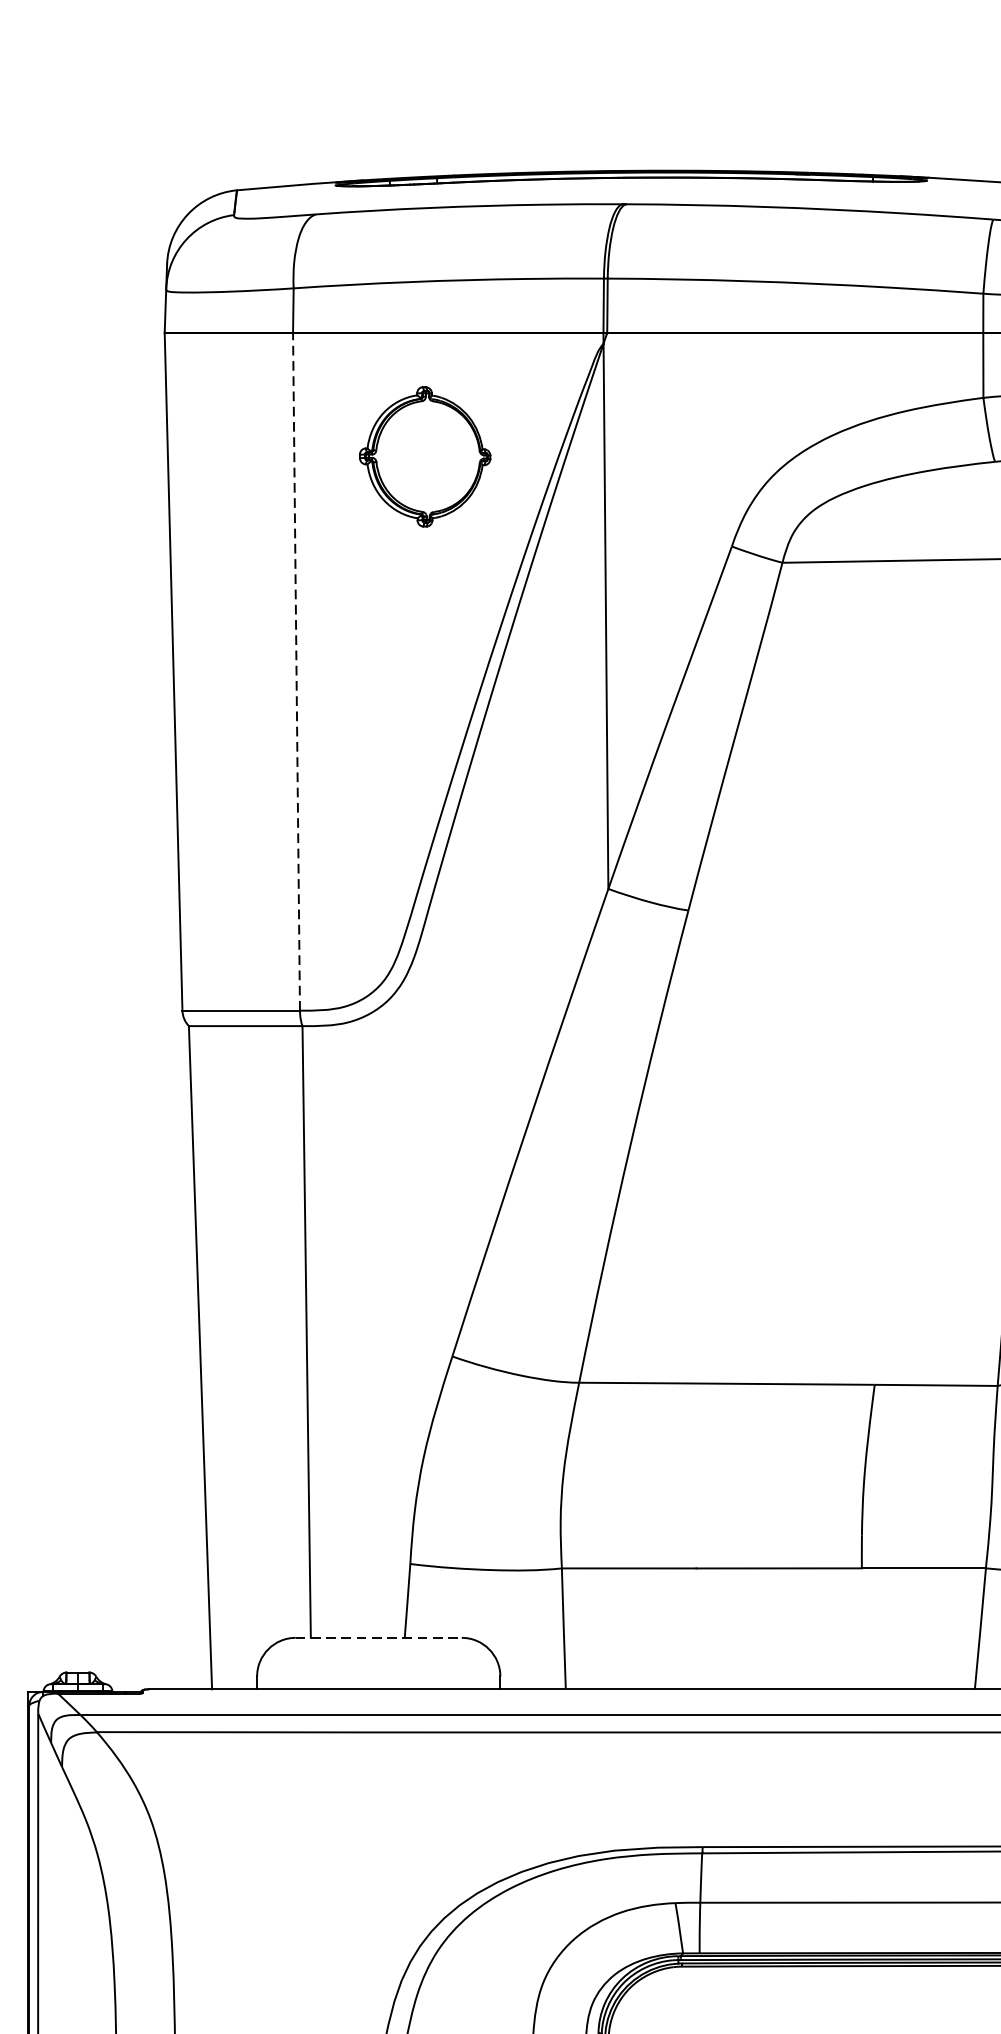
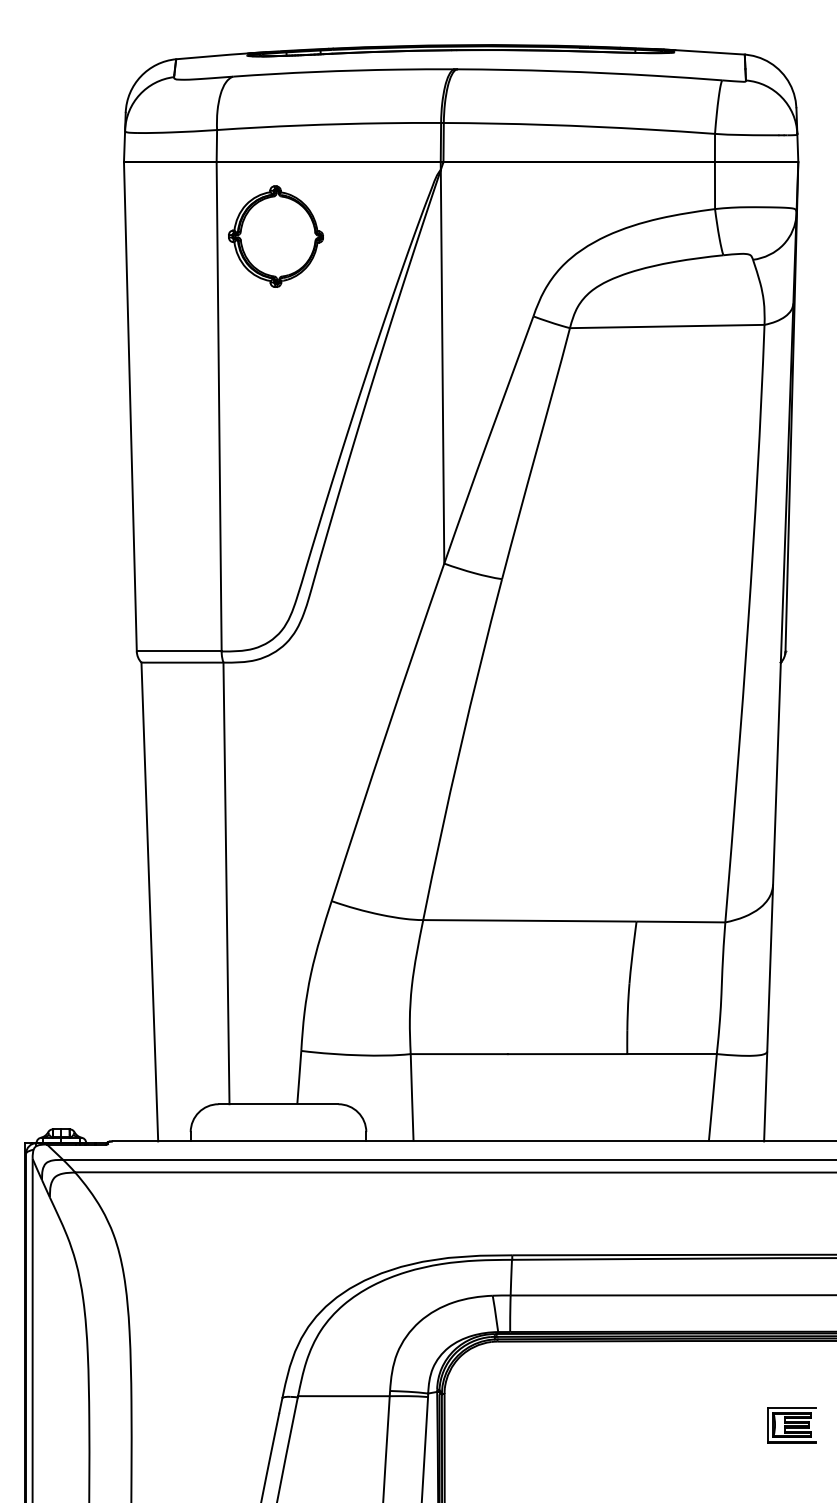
part: (424, 456) -> (275, 236), moved
line: (297, 671) -> (219, 406), dashed -> solid
line: (378, 1638) -> (278, 1104), dashed -> solid

